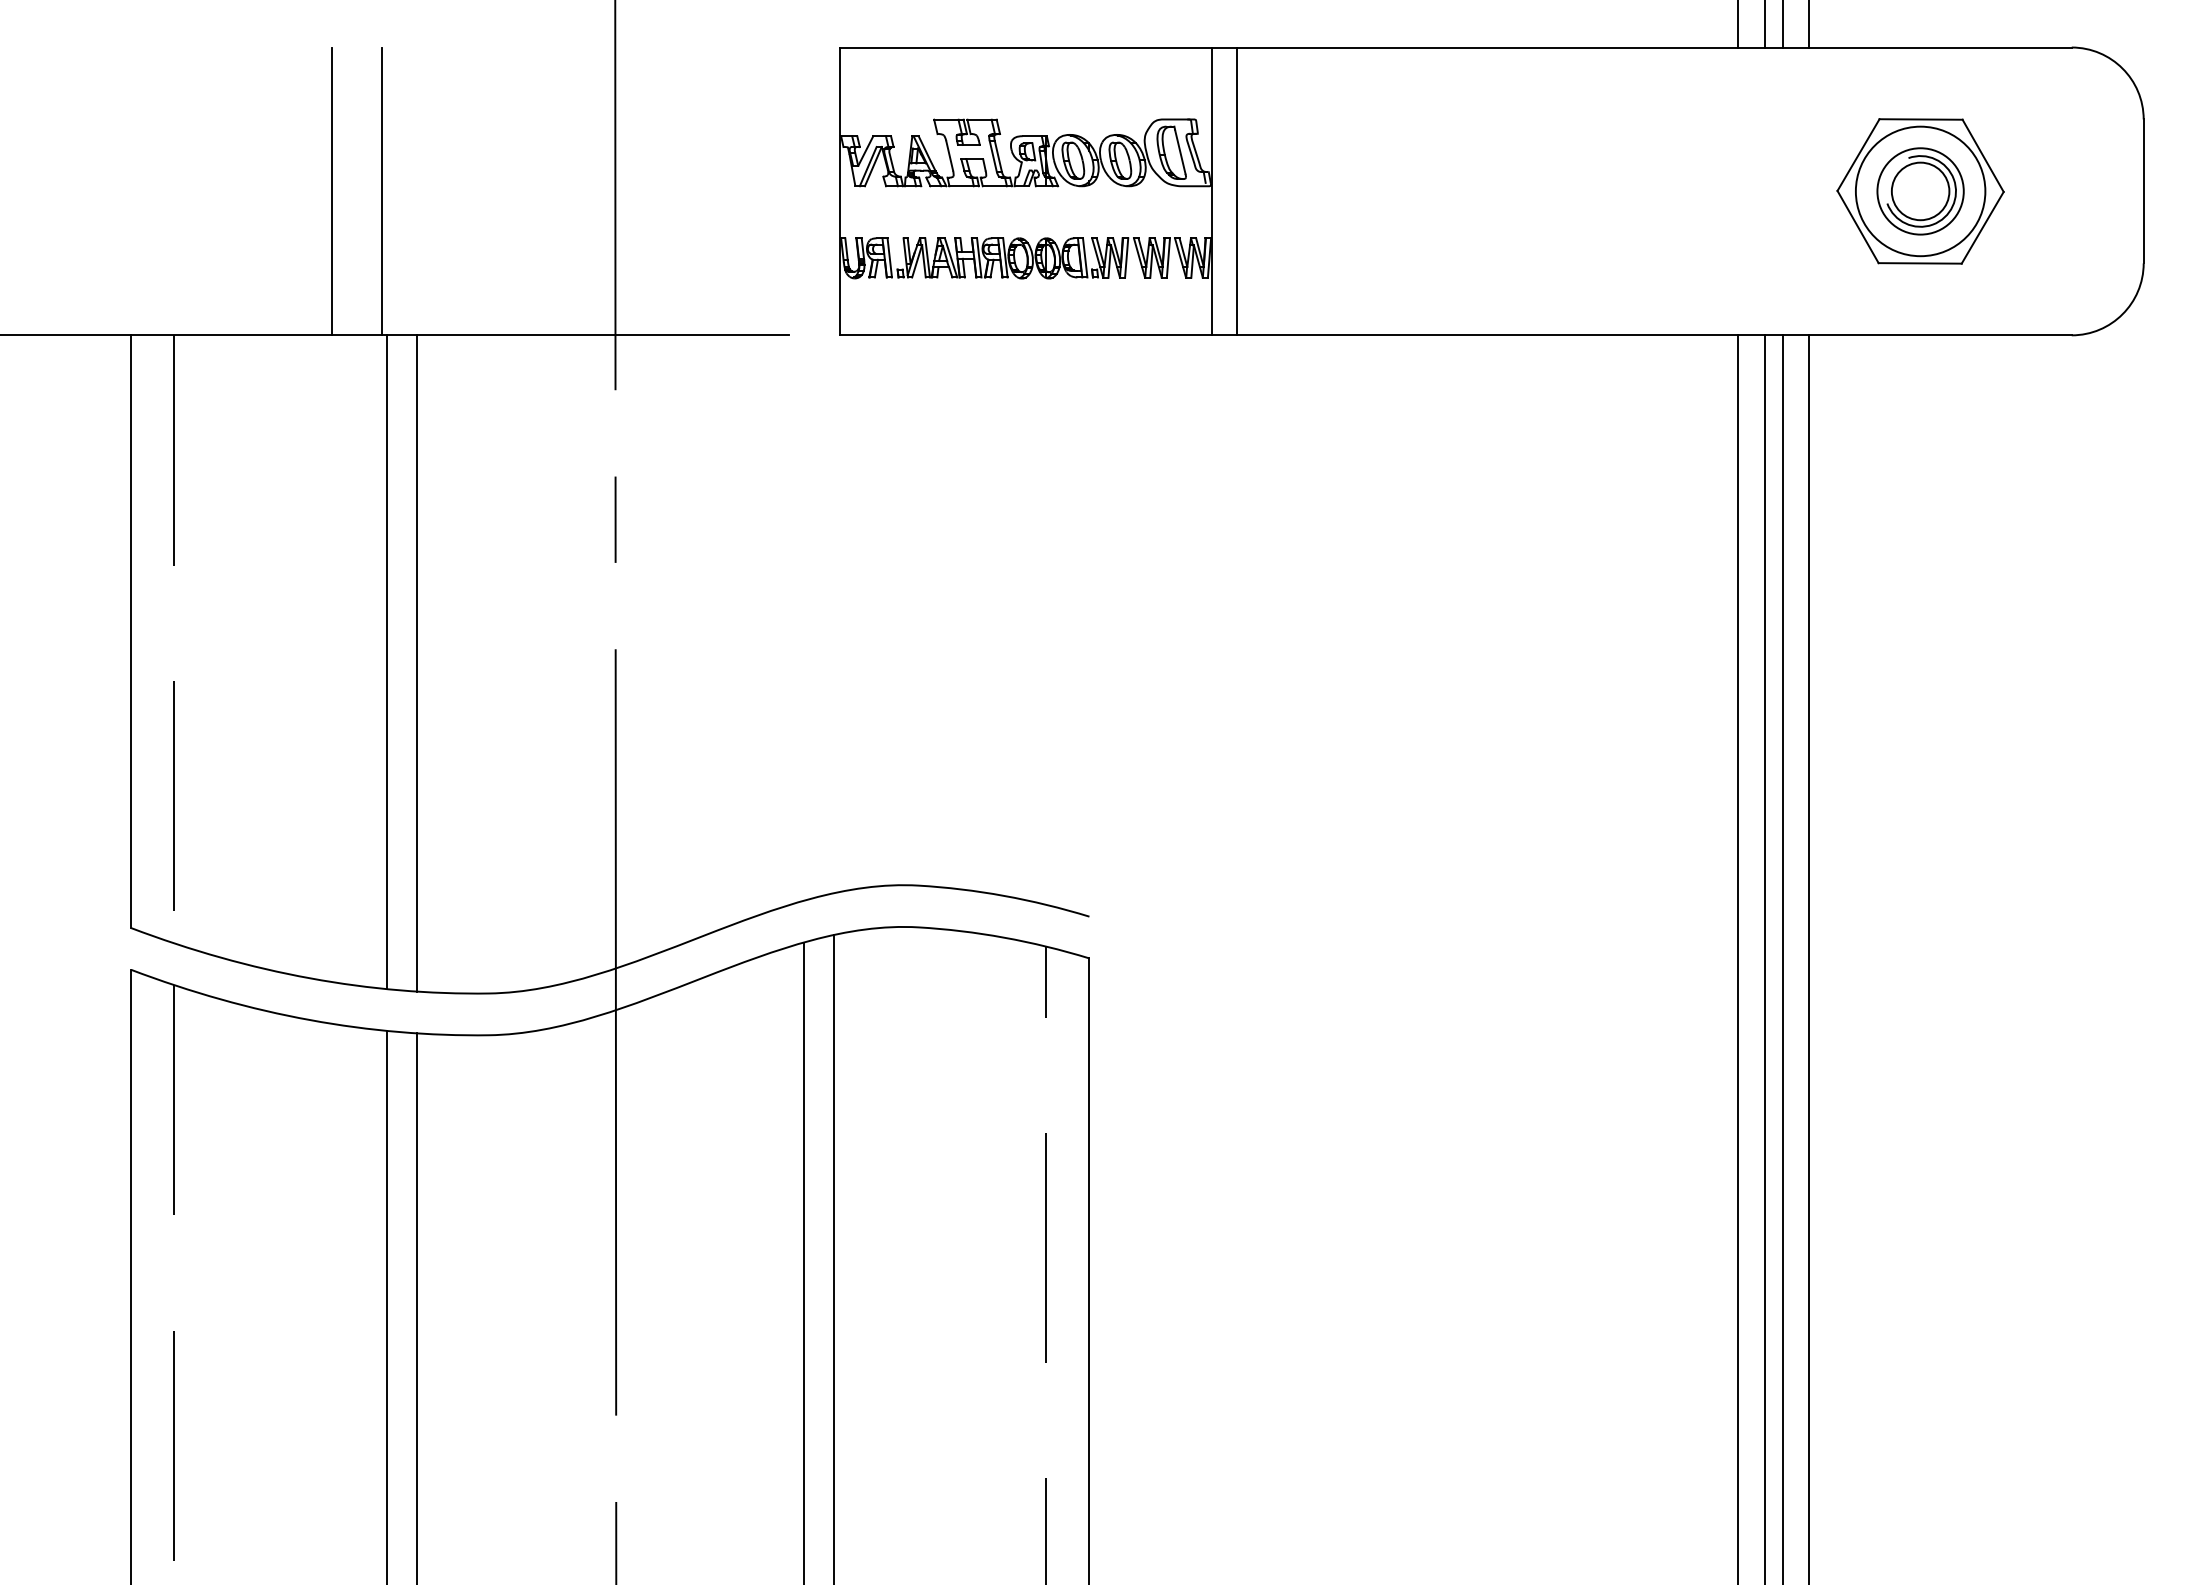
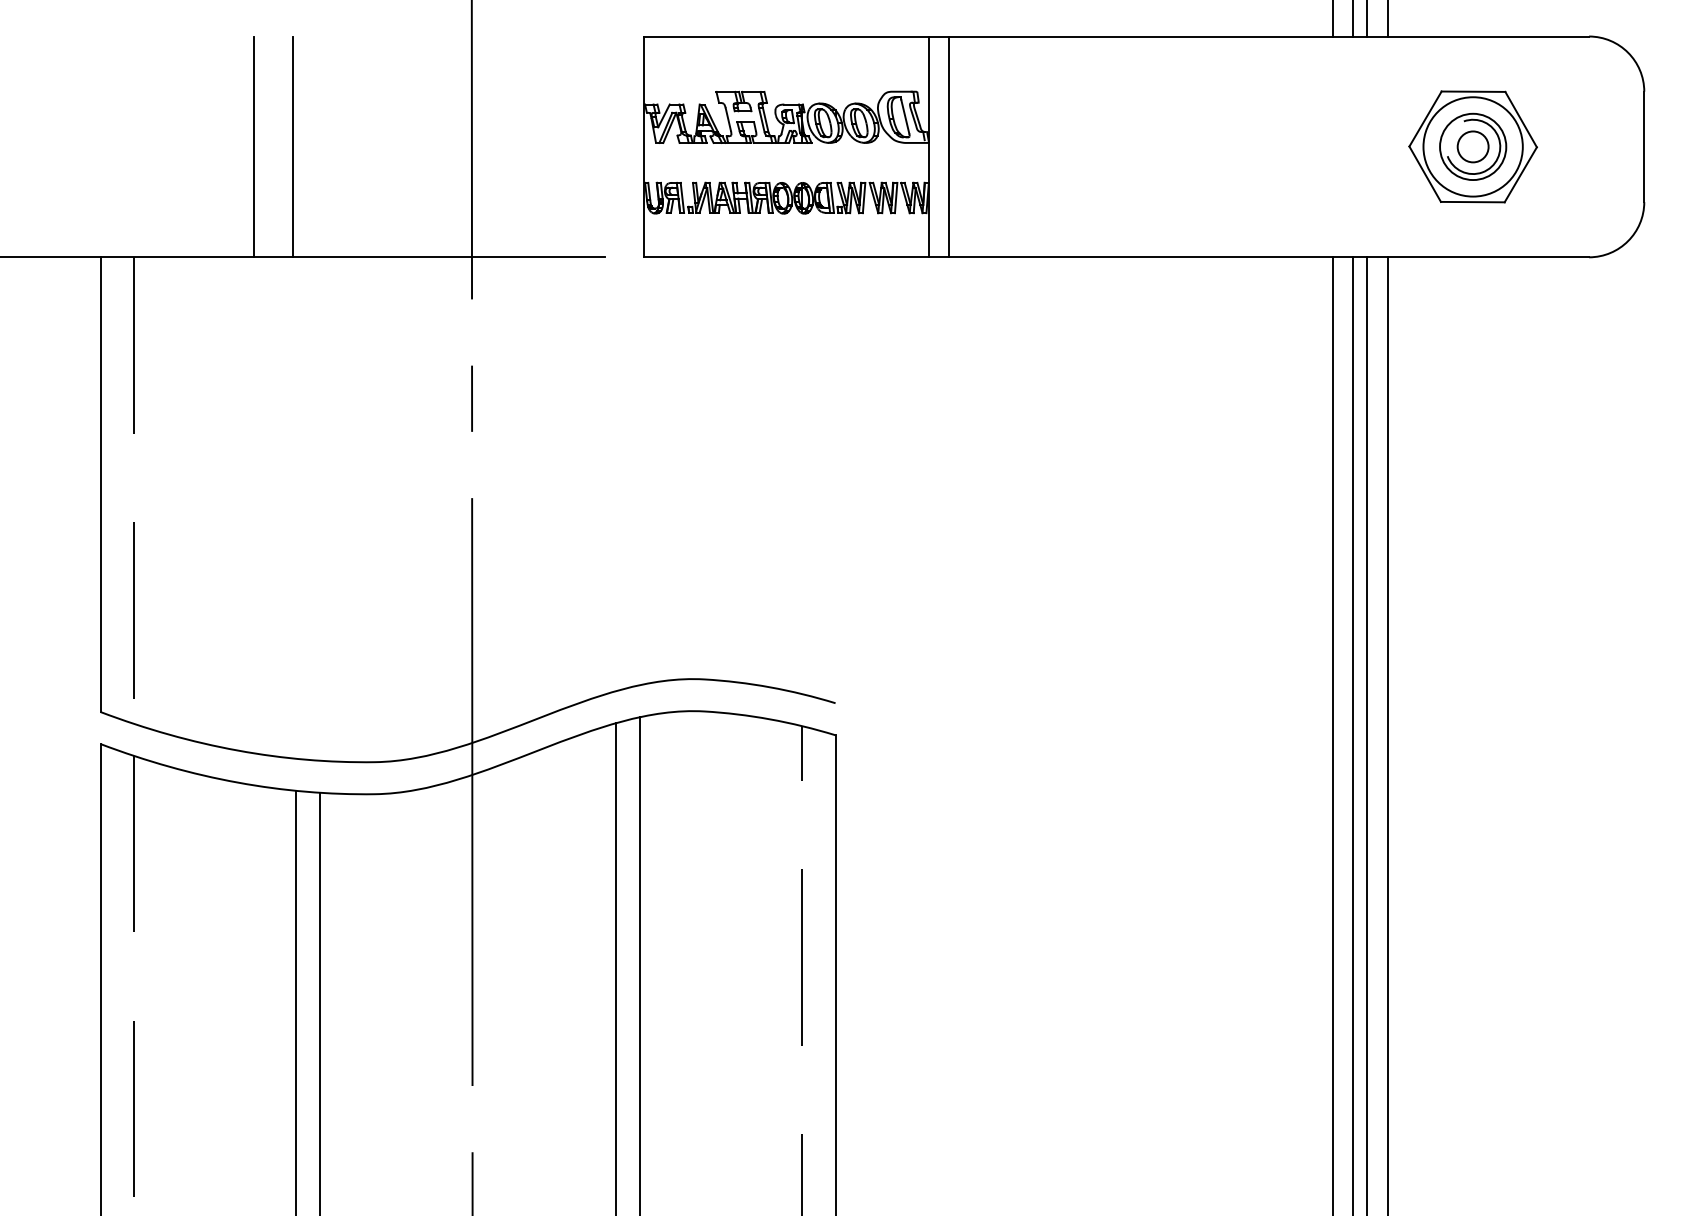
circle: (1920, 191) -> (1473, 146), size x0.7
line: (386, 662) -> (296, 508), removed
line: (417, 663) -> (320, 509), removed

